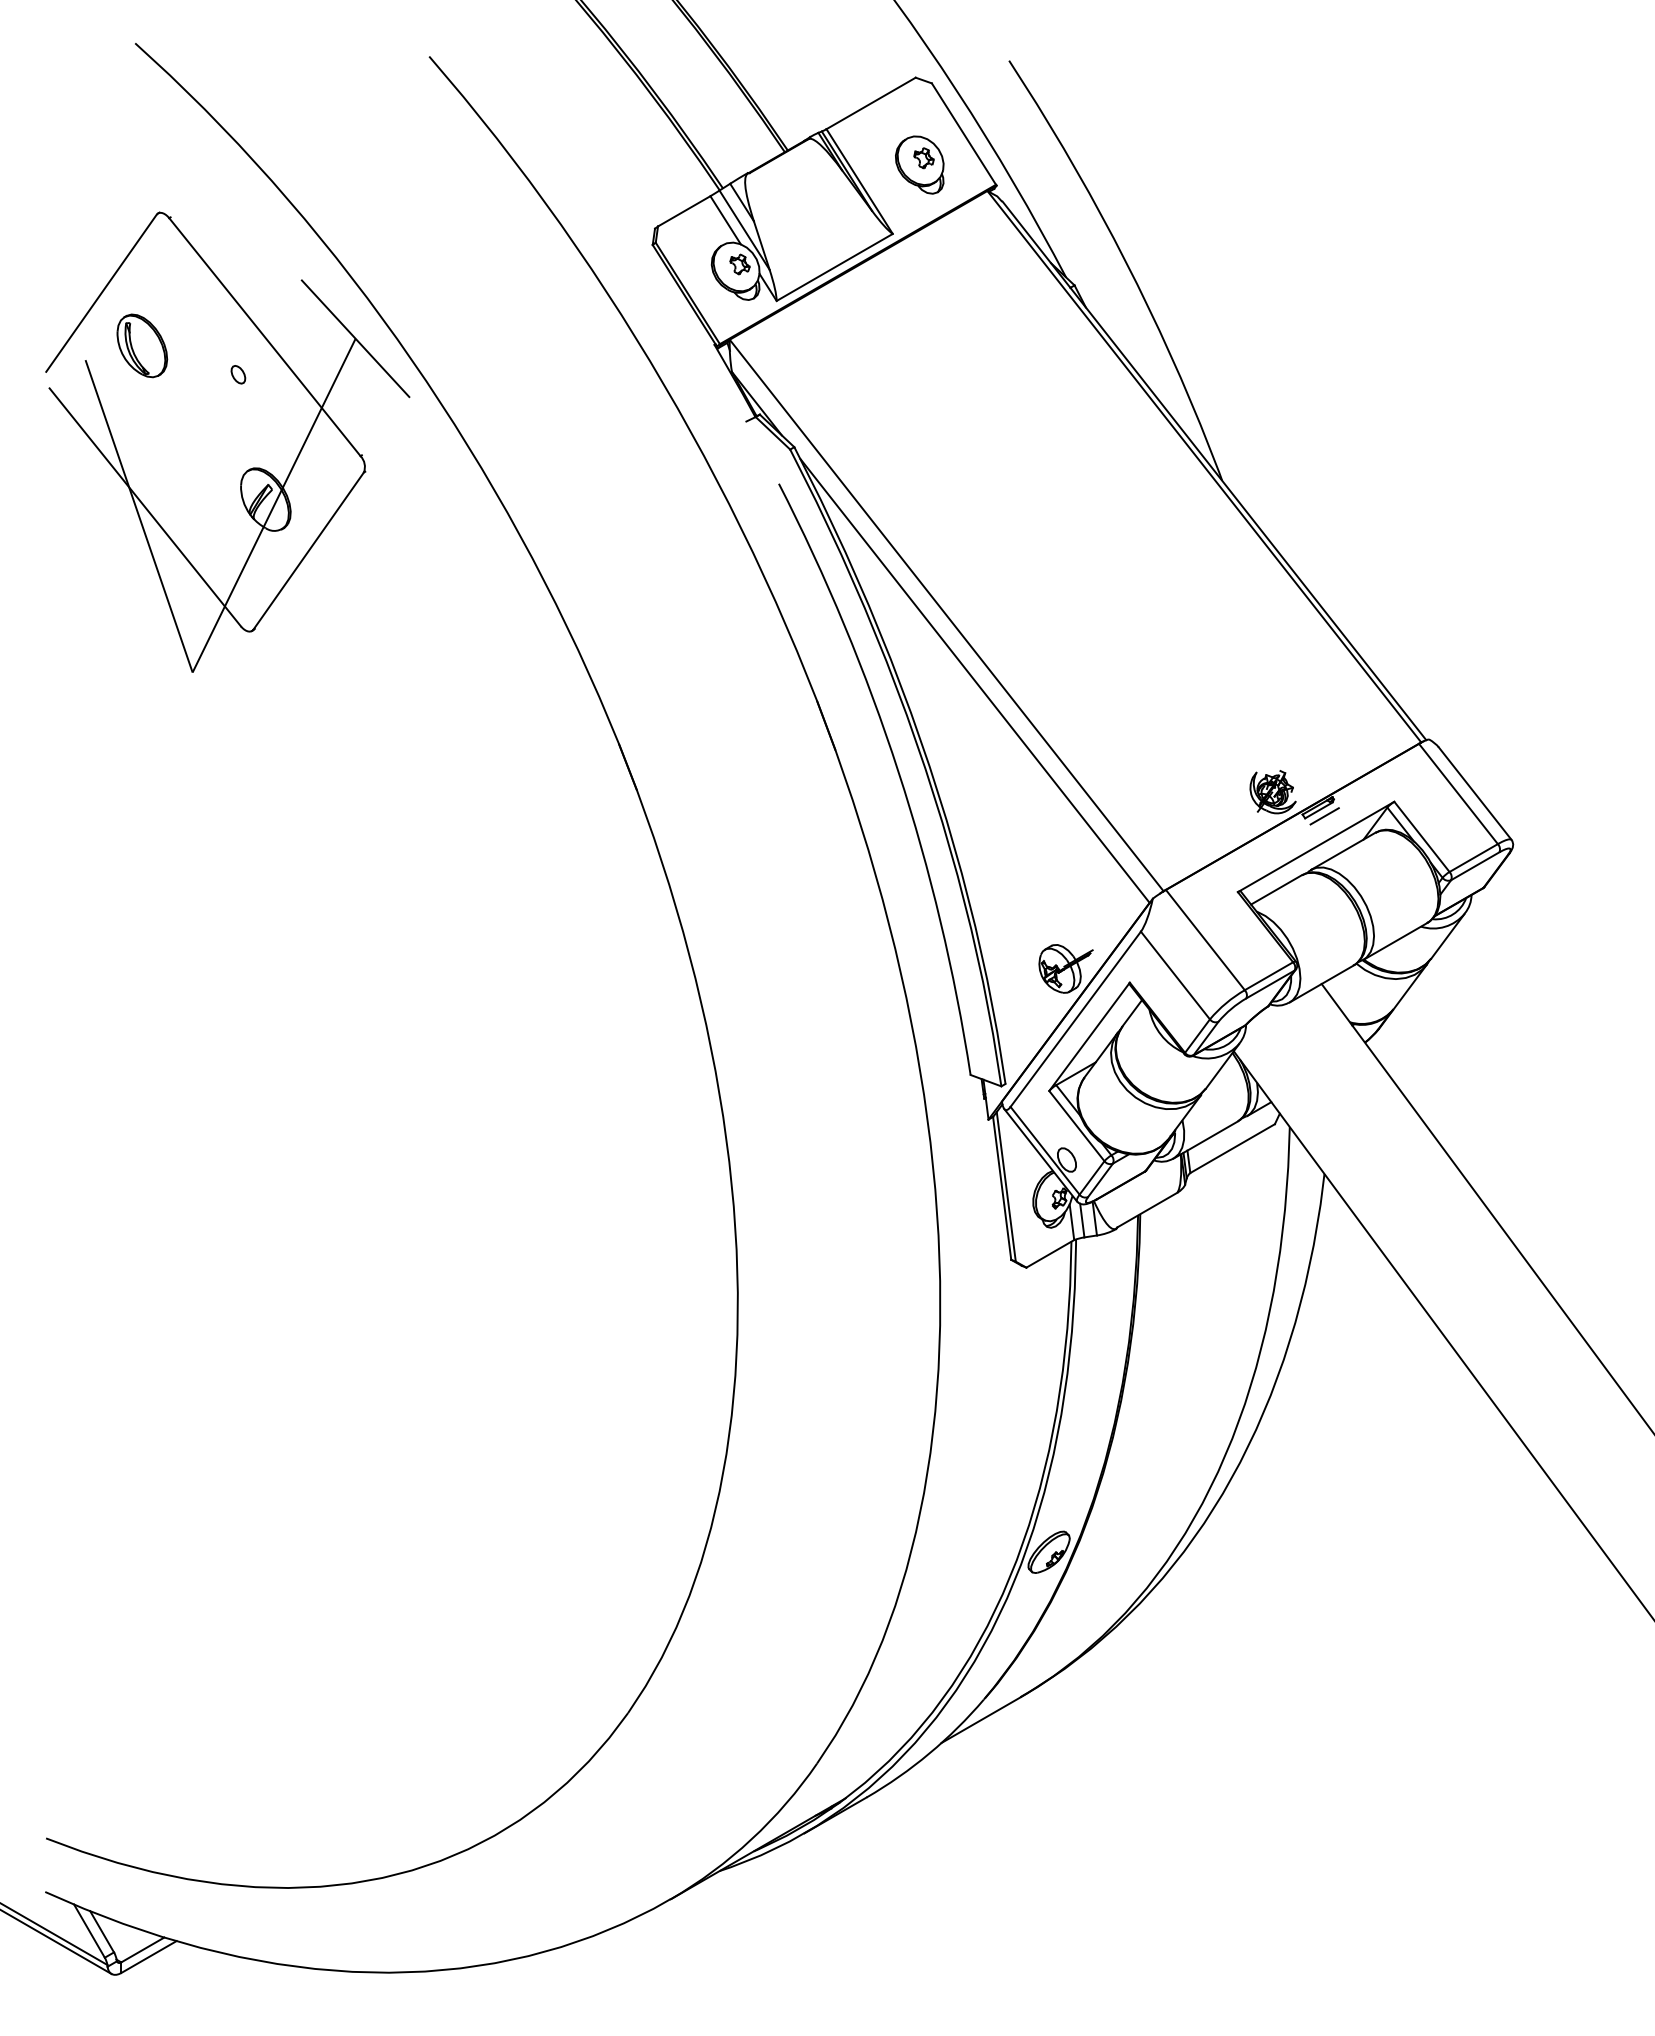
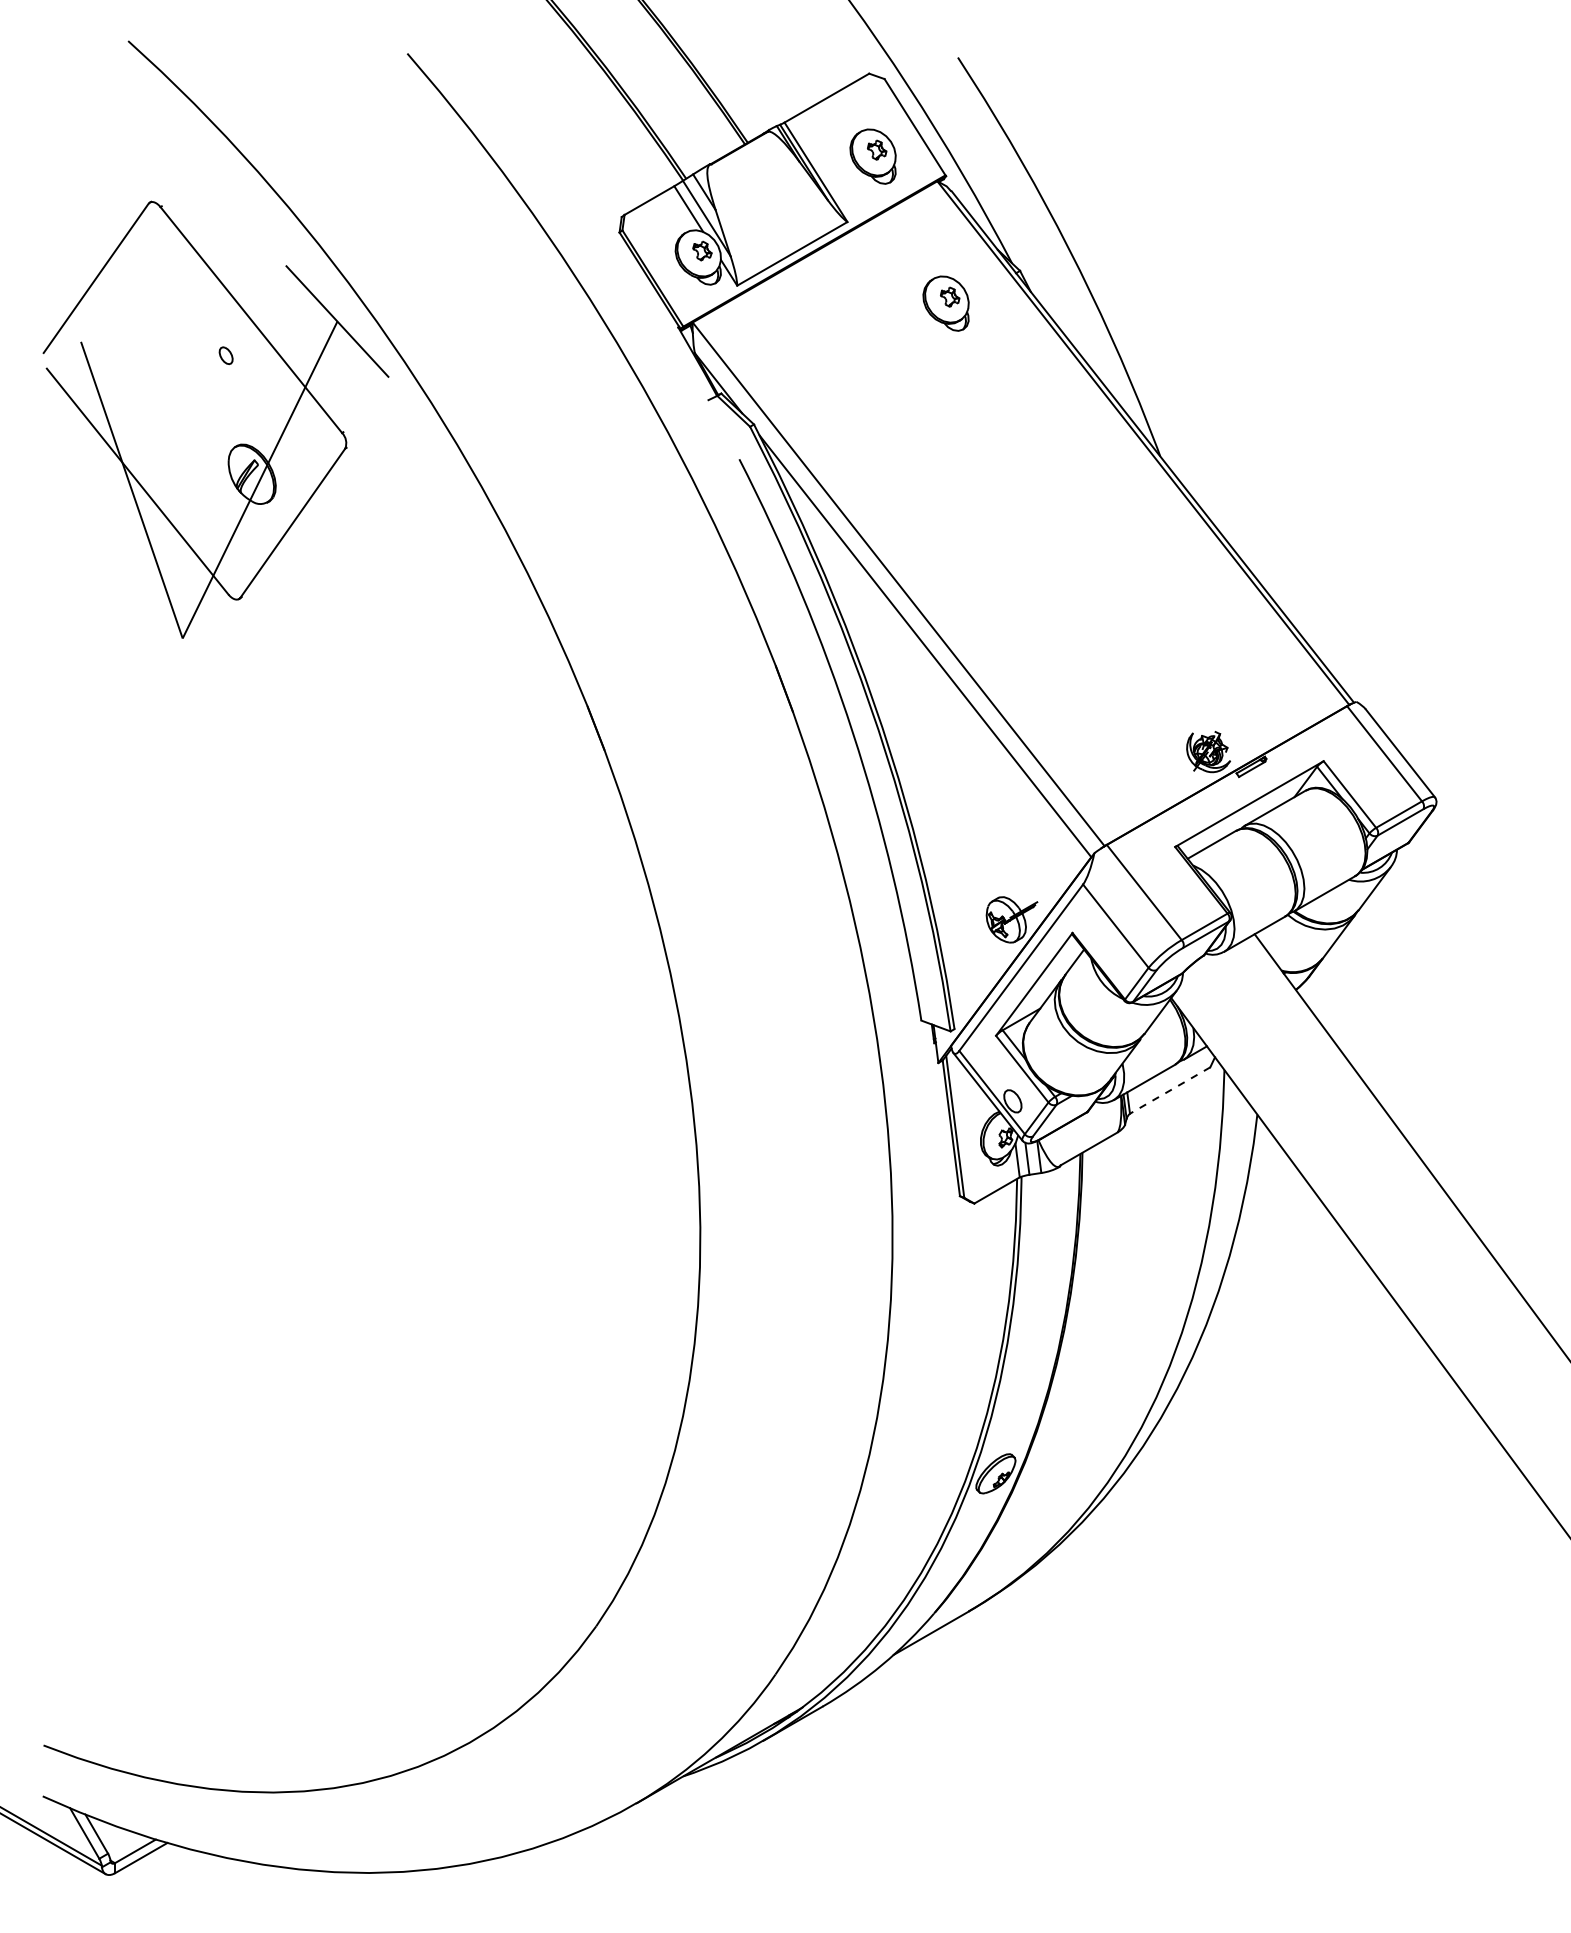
part: (996, 319) -> (945, 303), added
part: (141, 345) -> (134, 327), removed
line: (1324, 815) -> (1257, 774), removed
line: (1231, 1148) -> (1169, 1090), solid -> dashed

